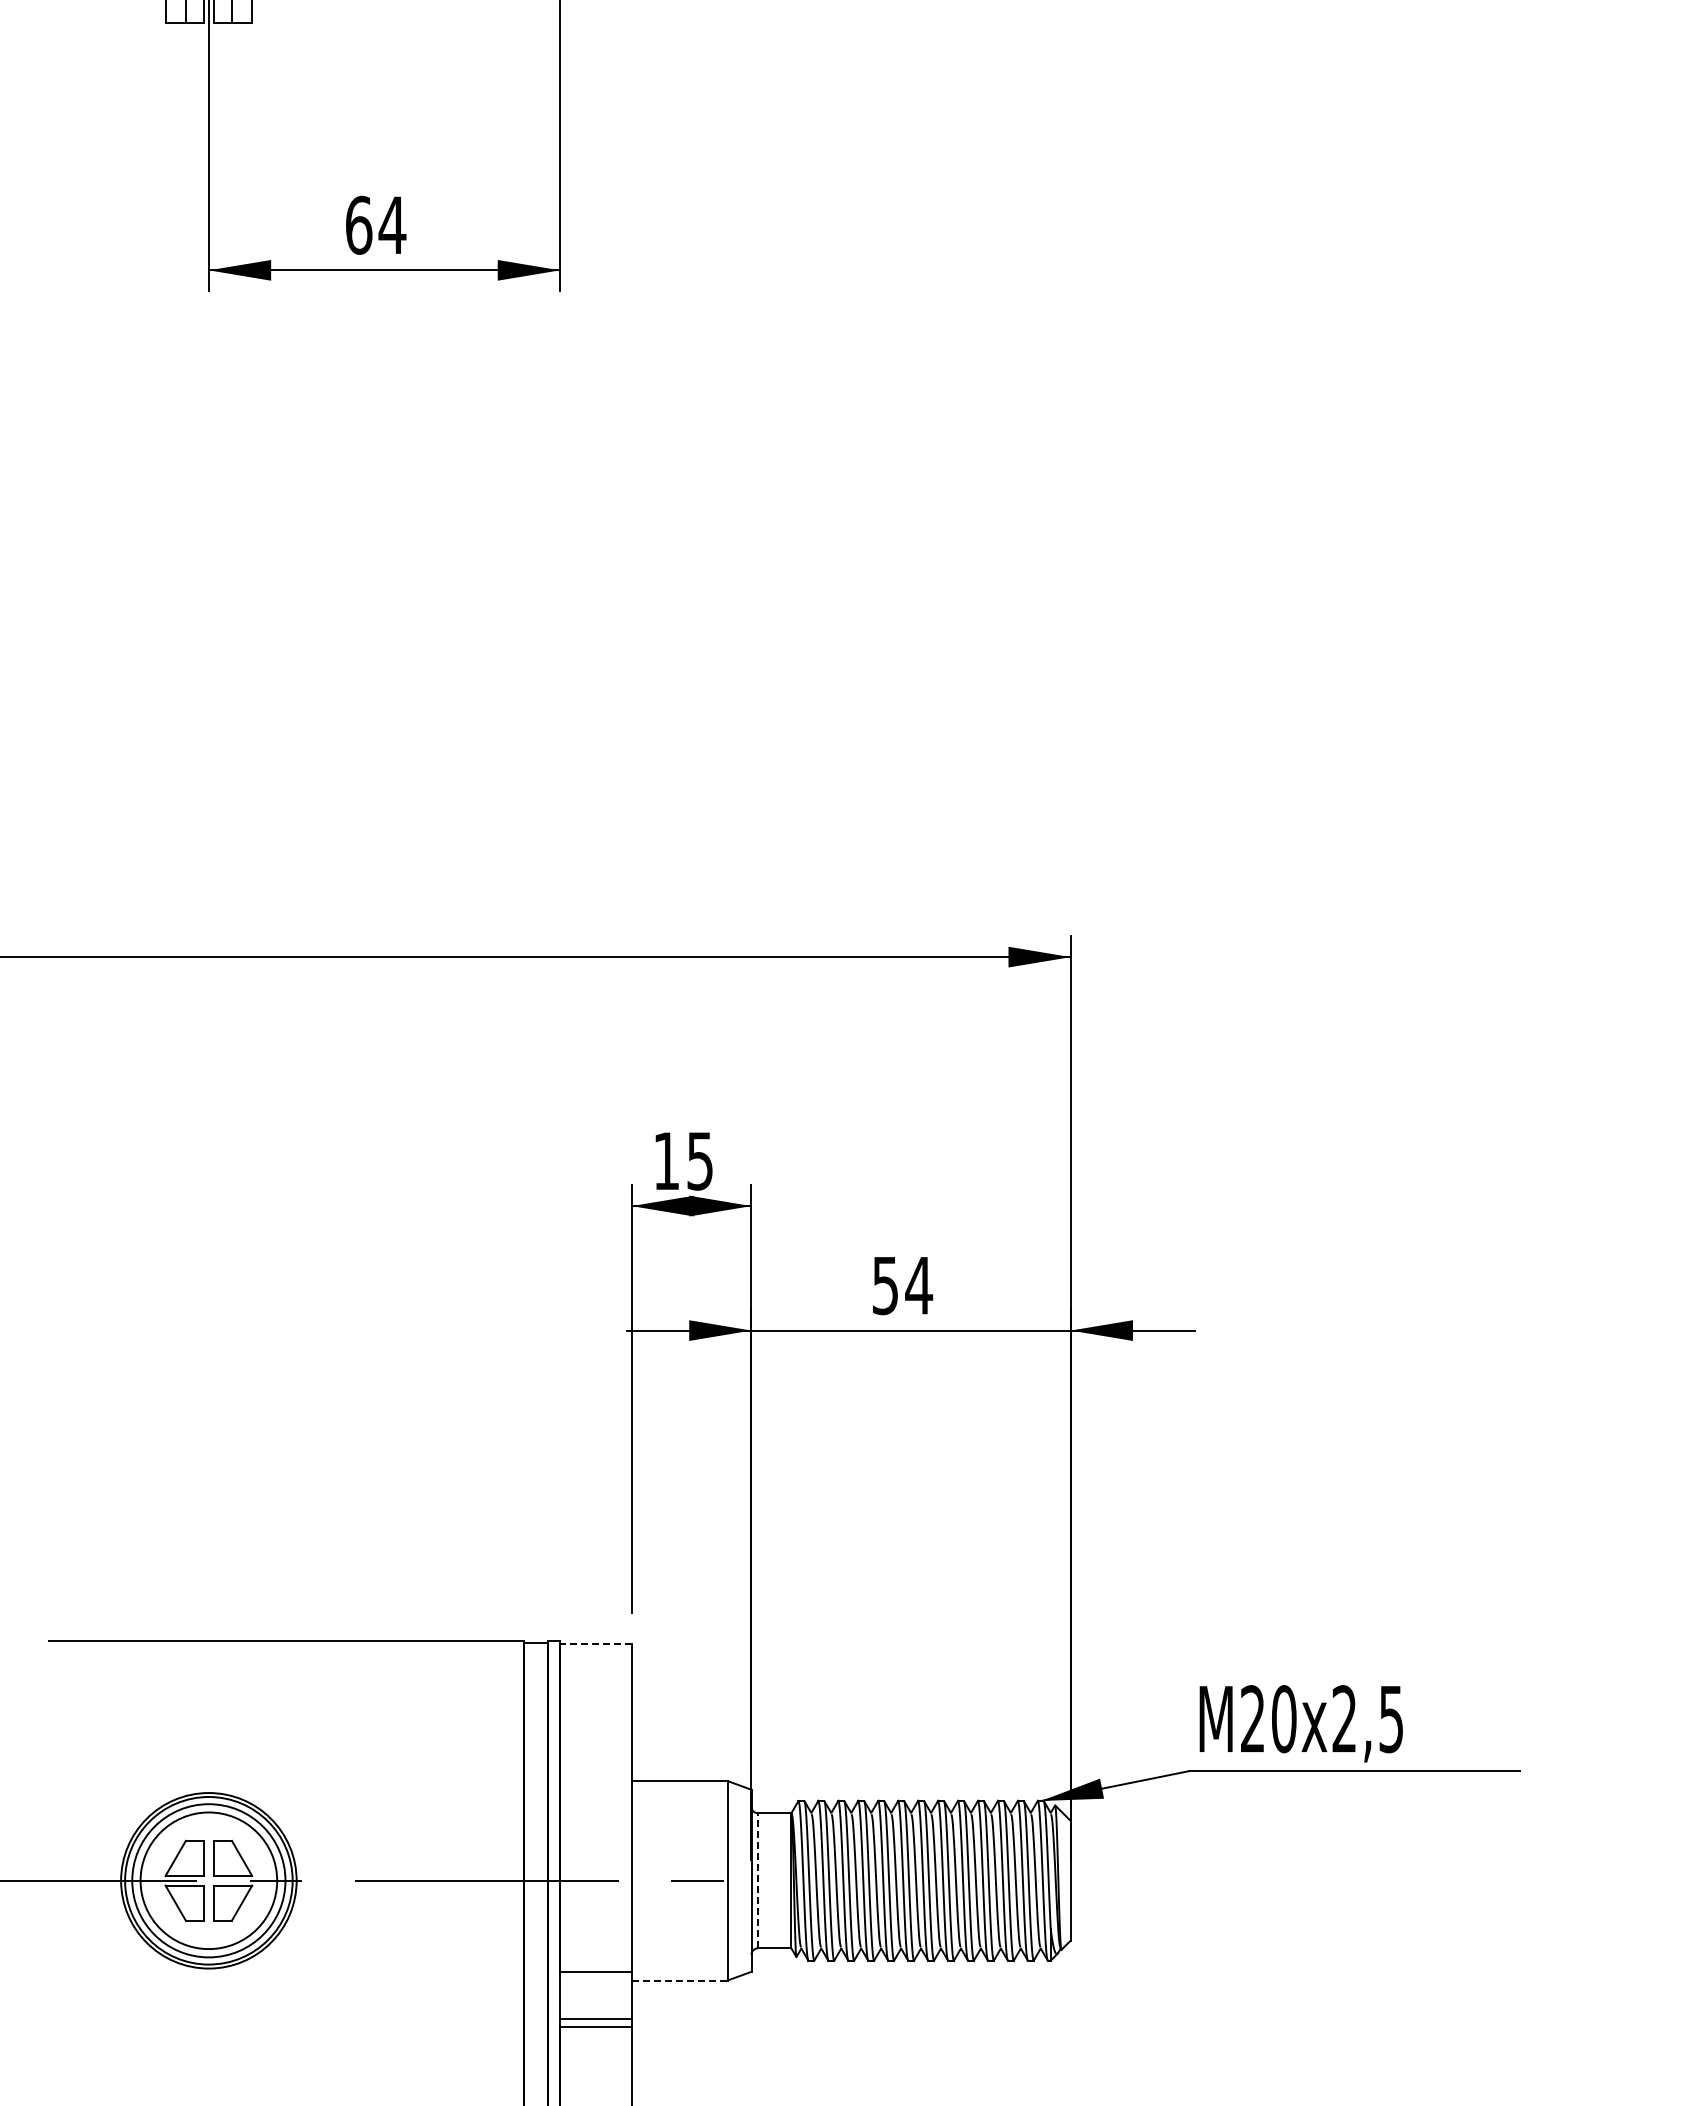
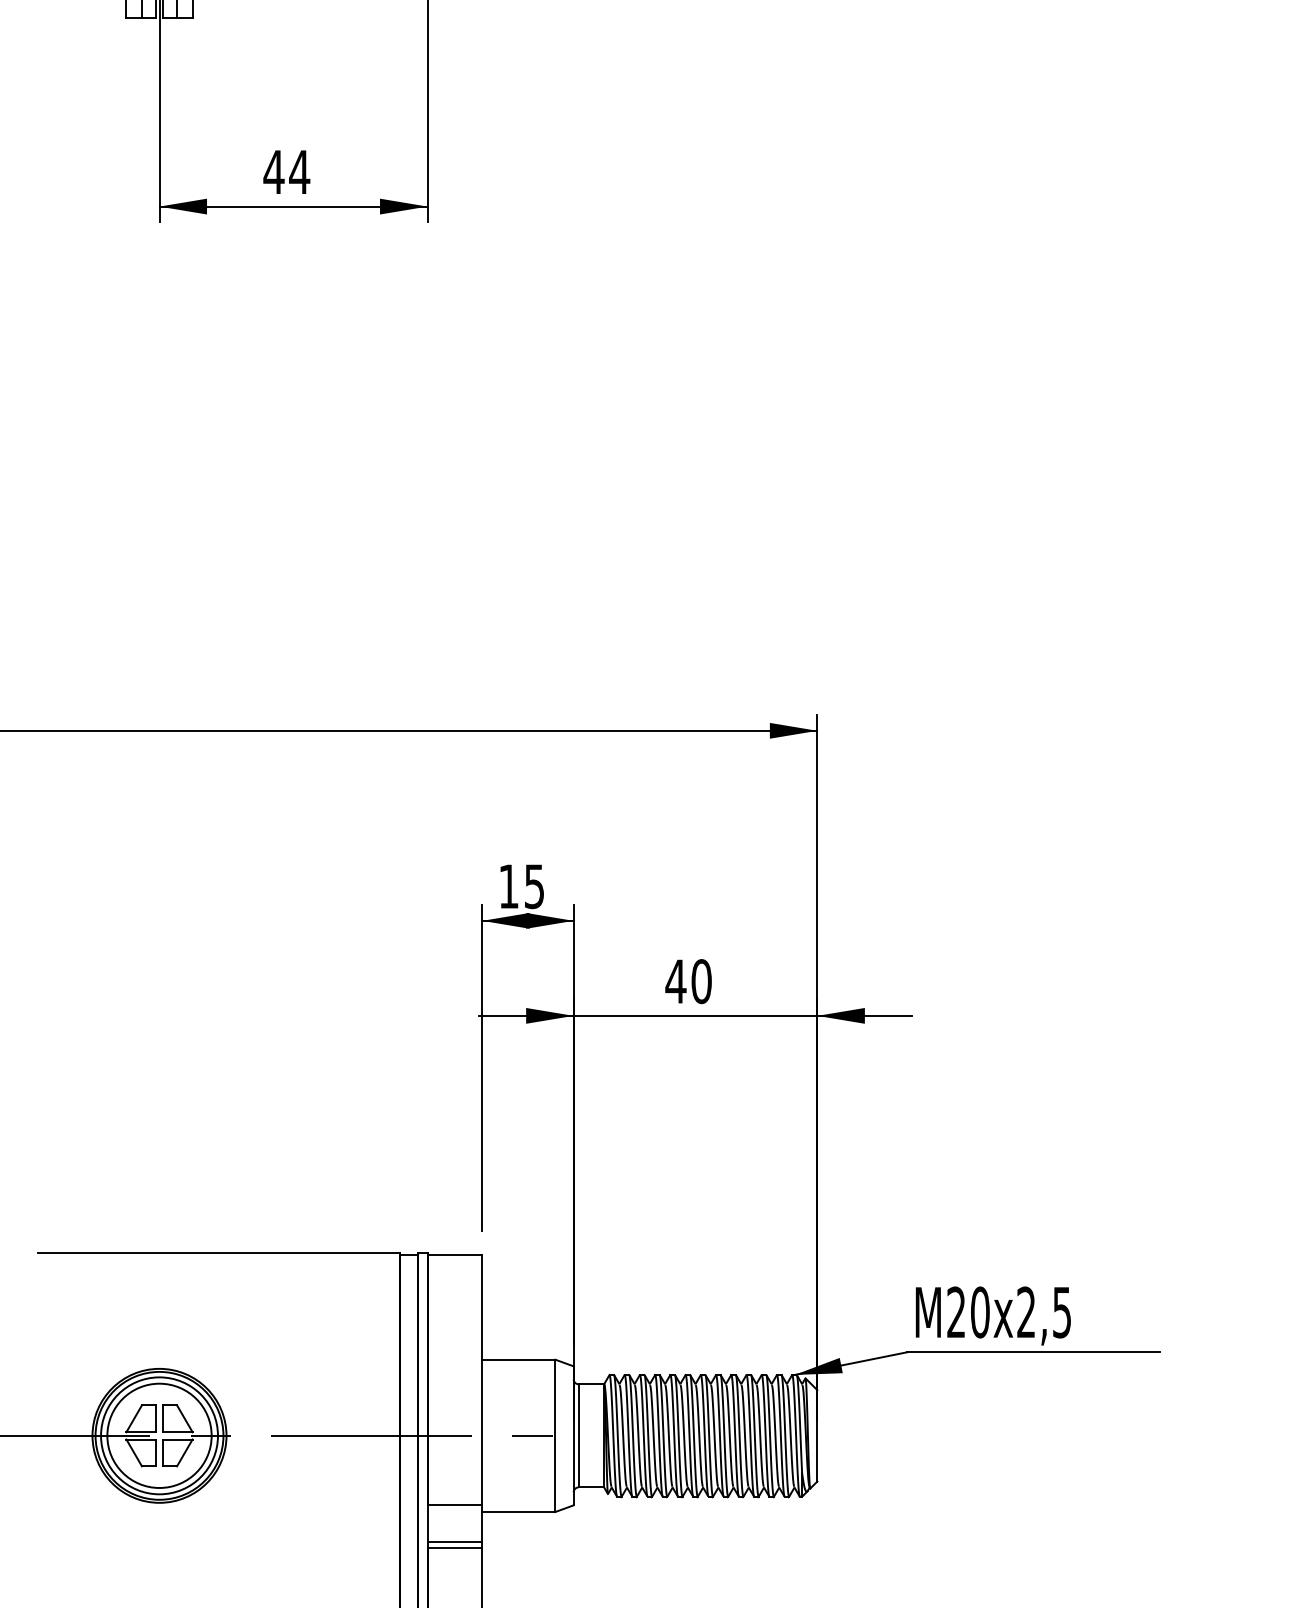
text: (358, 224) -> (273, 171), 64 -> 44
text: (902, 1285) -> (688, 981), 54 -> 40
line: (595, 1643) -> (454, 1254), dashed -> solid
line: (757, 1880) -> (578, 1435), dashed -> solid
line: (679, 1980) -> (518, 1511), dashed -> solid

